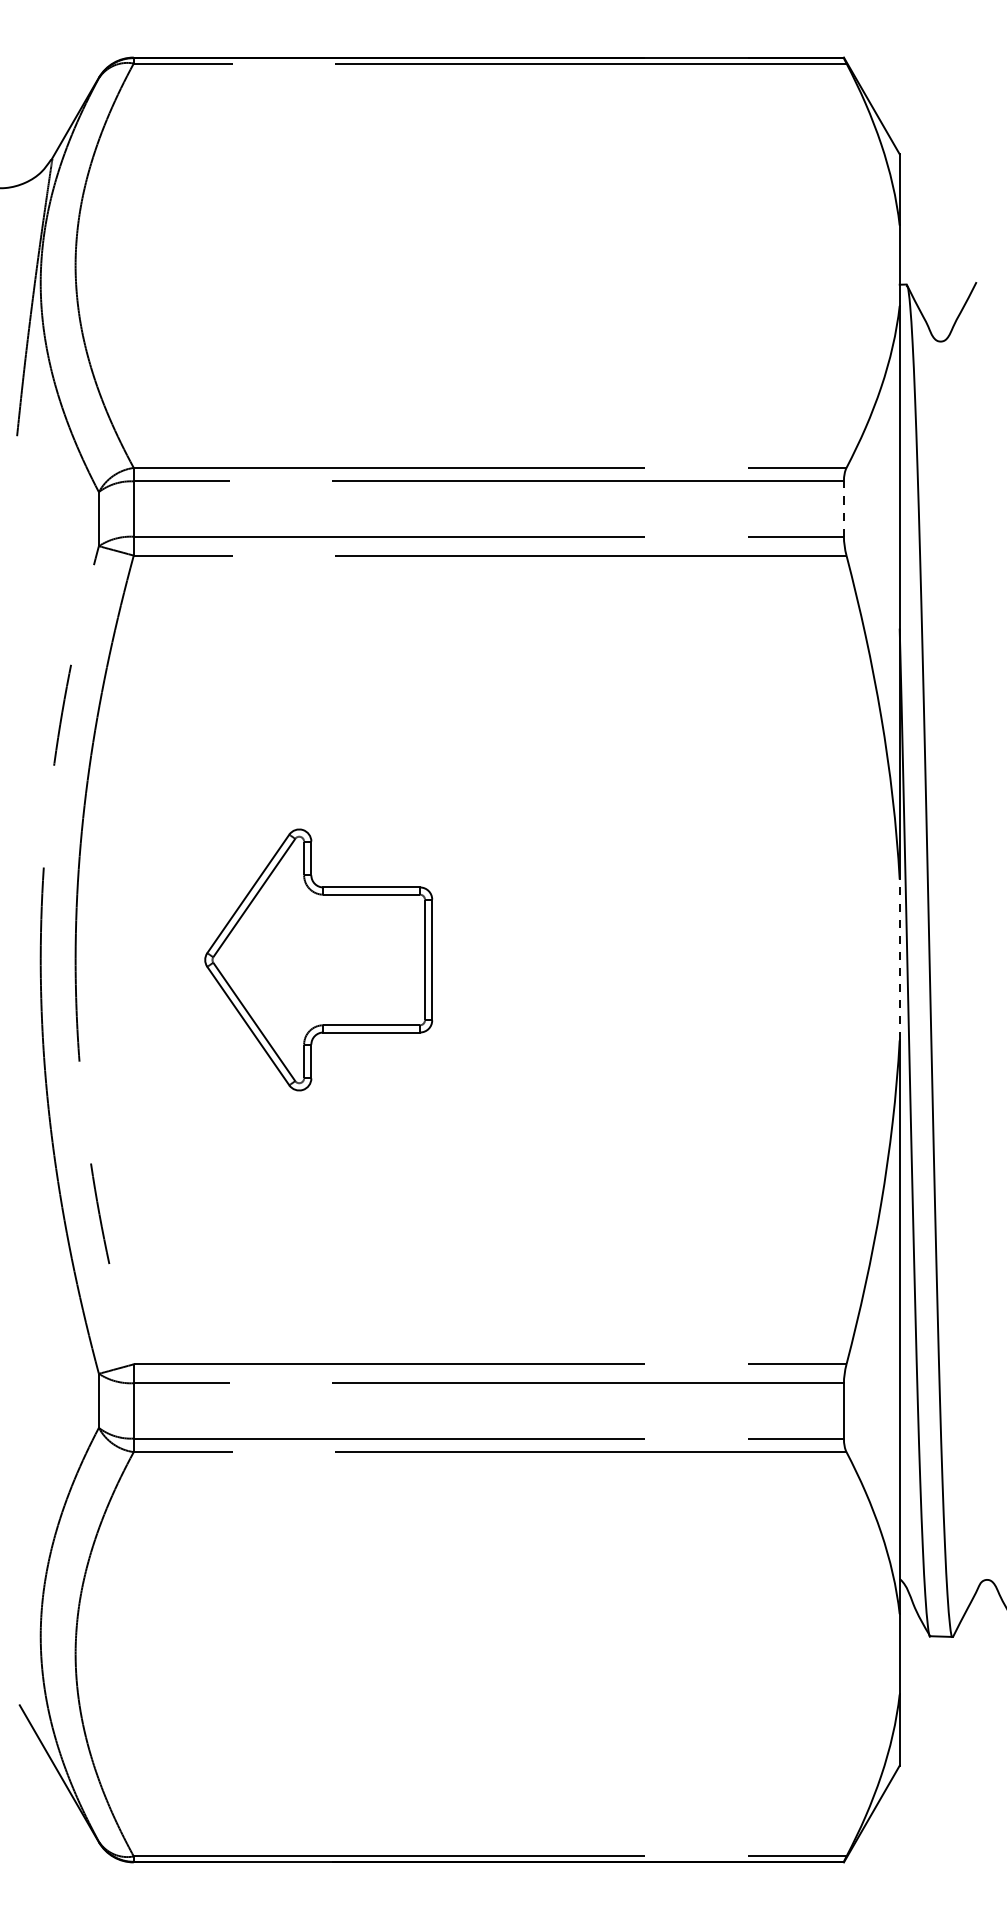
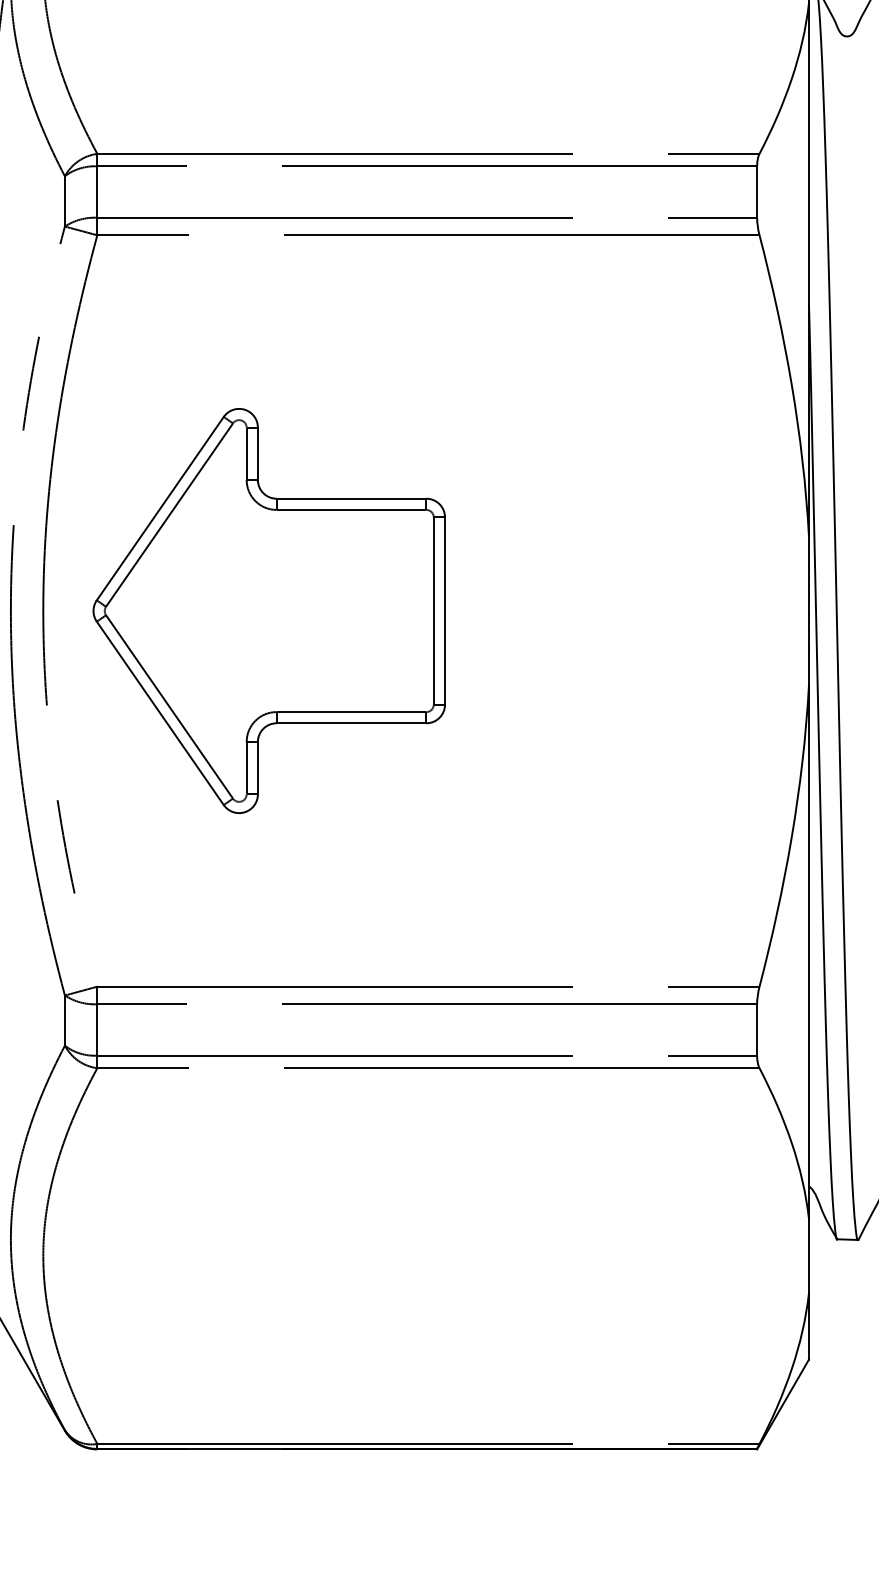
line: (843, 509) -> (756, 192), dashed -> solid
part: (318, 959) -> (268, 610), size x1.67
line: (899, 959) -> (808, 610), dashed -> solid

